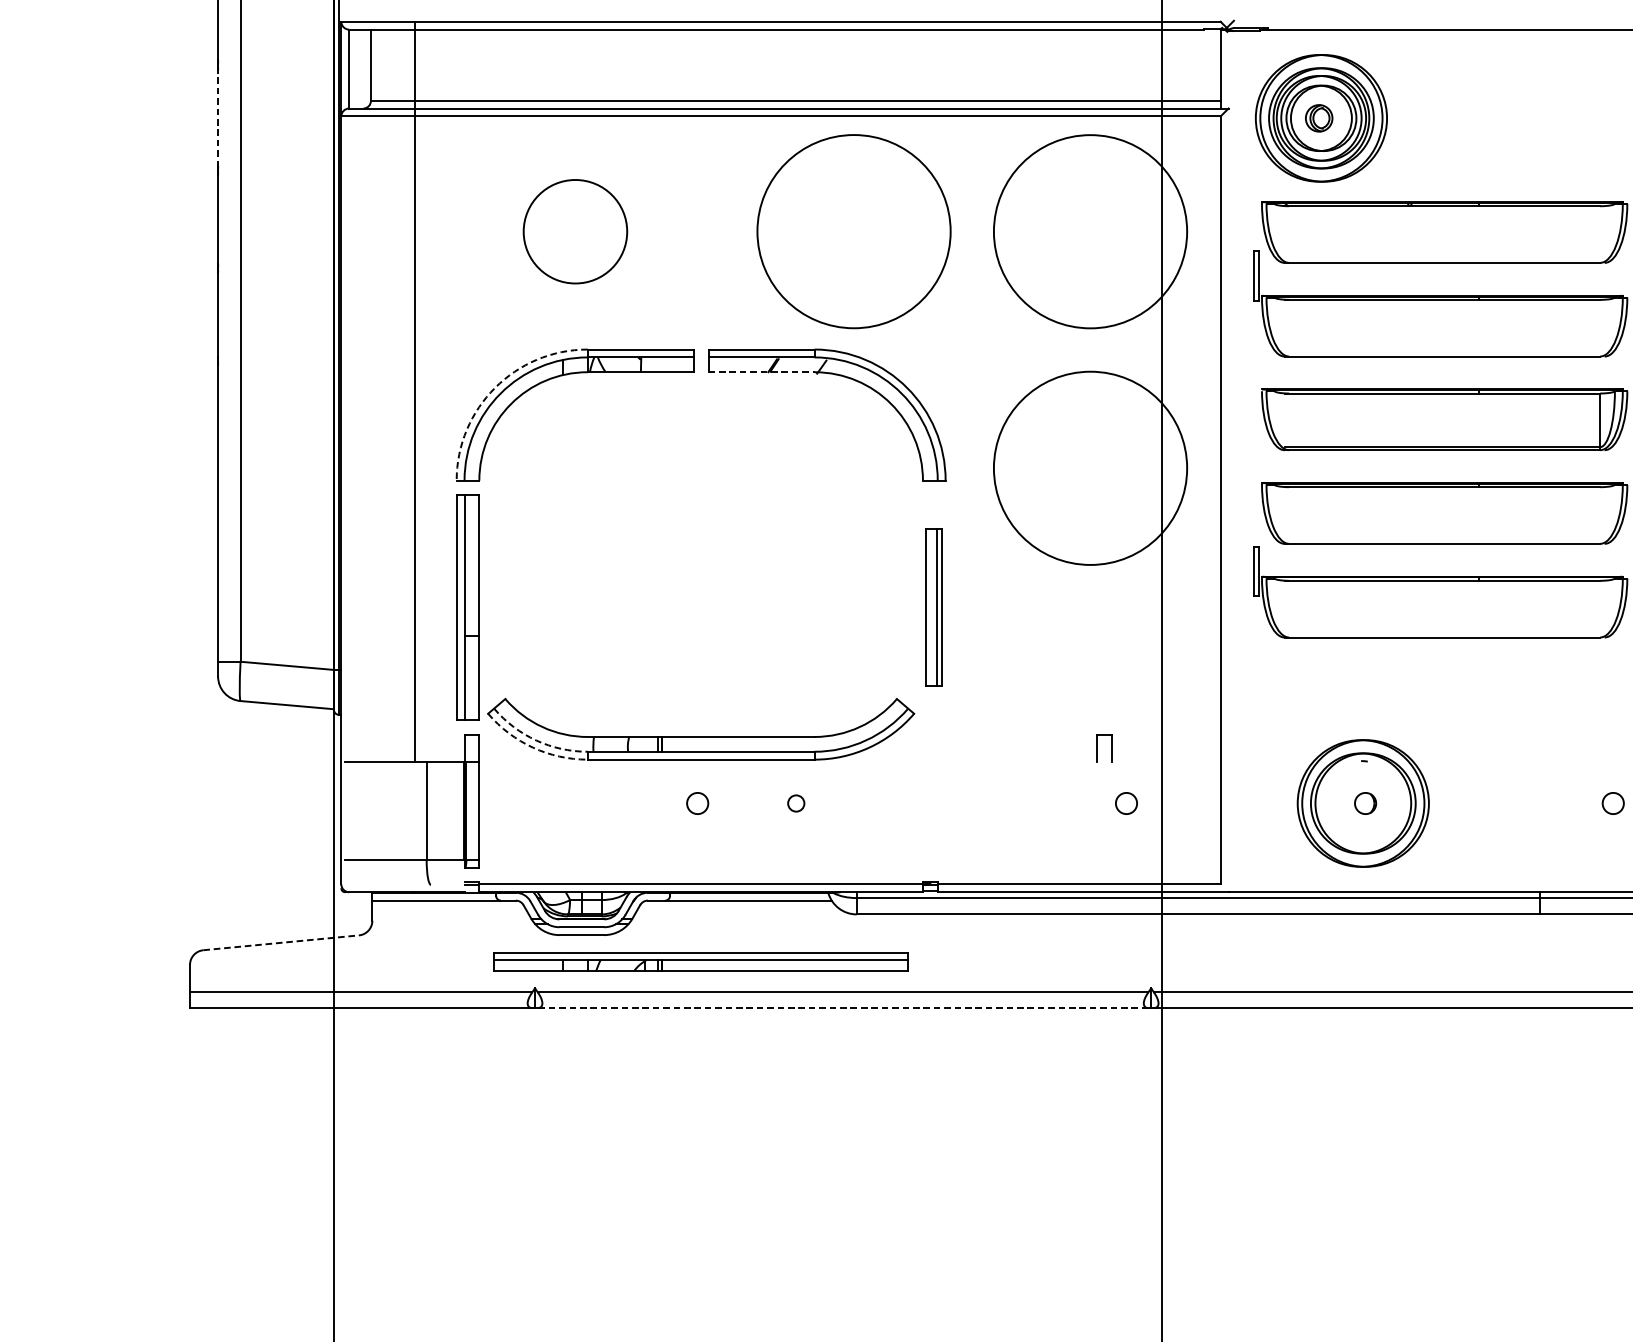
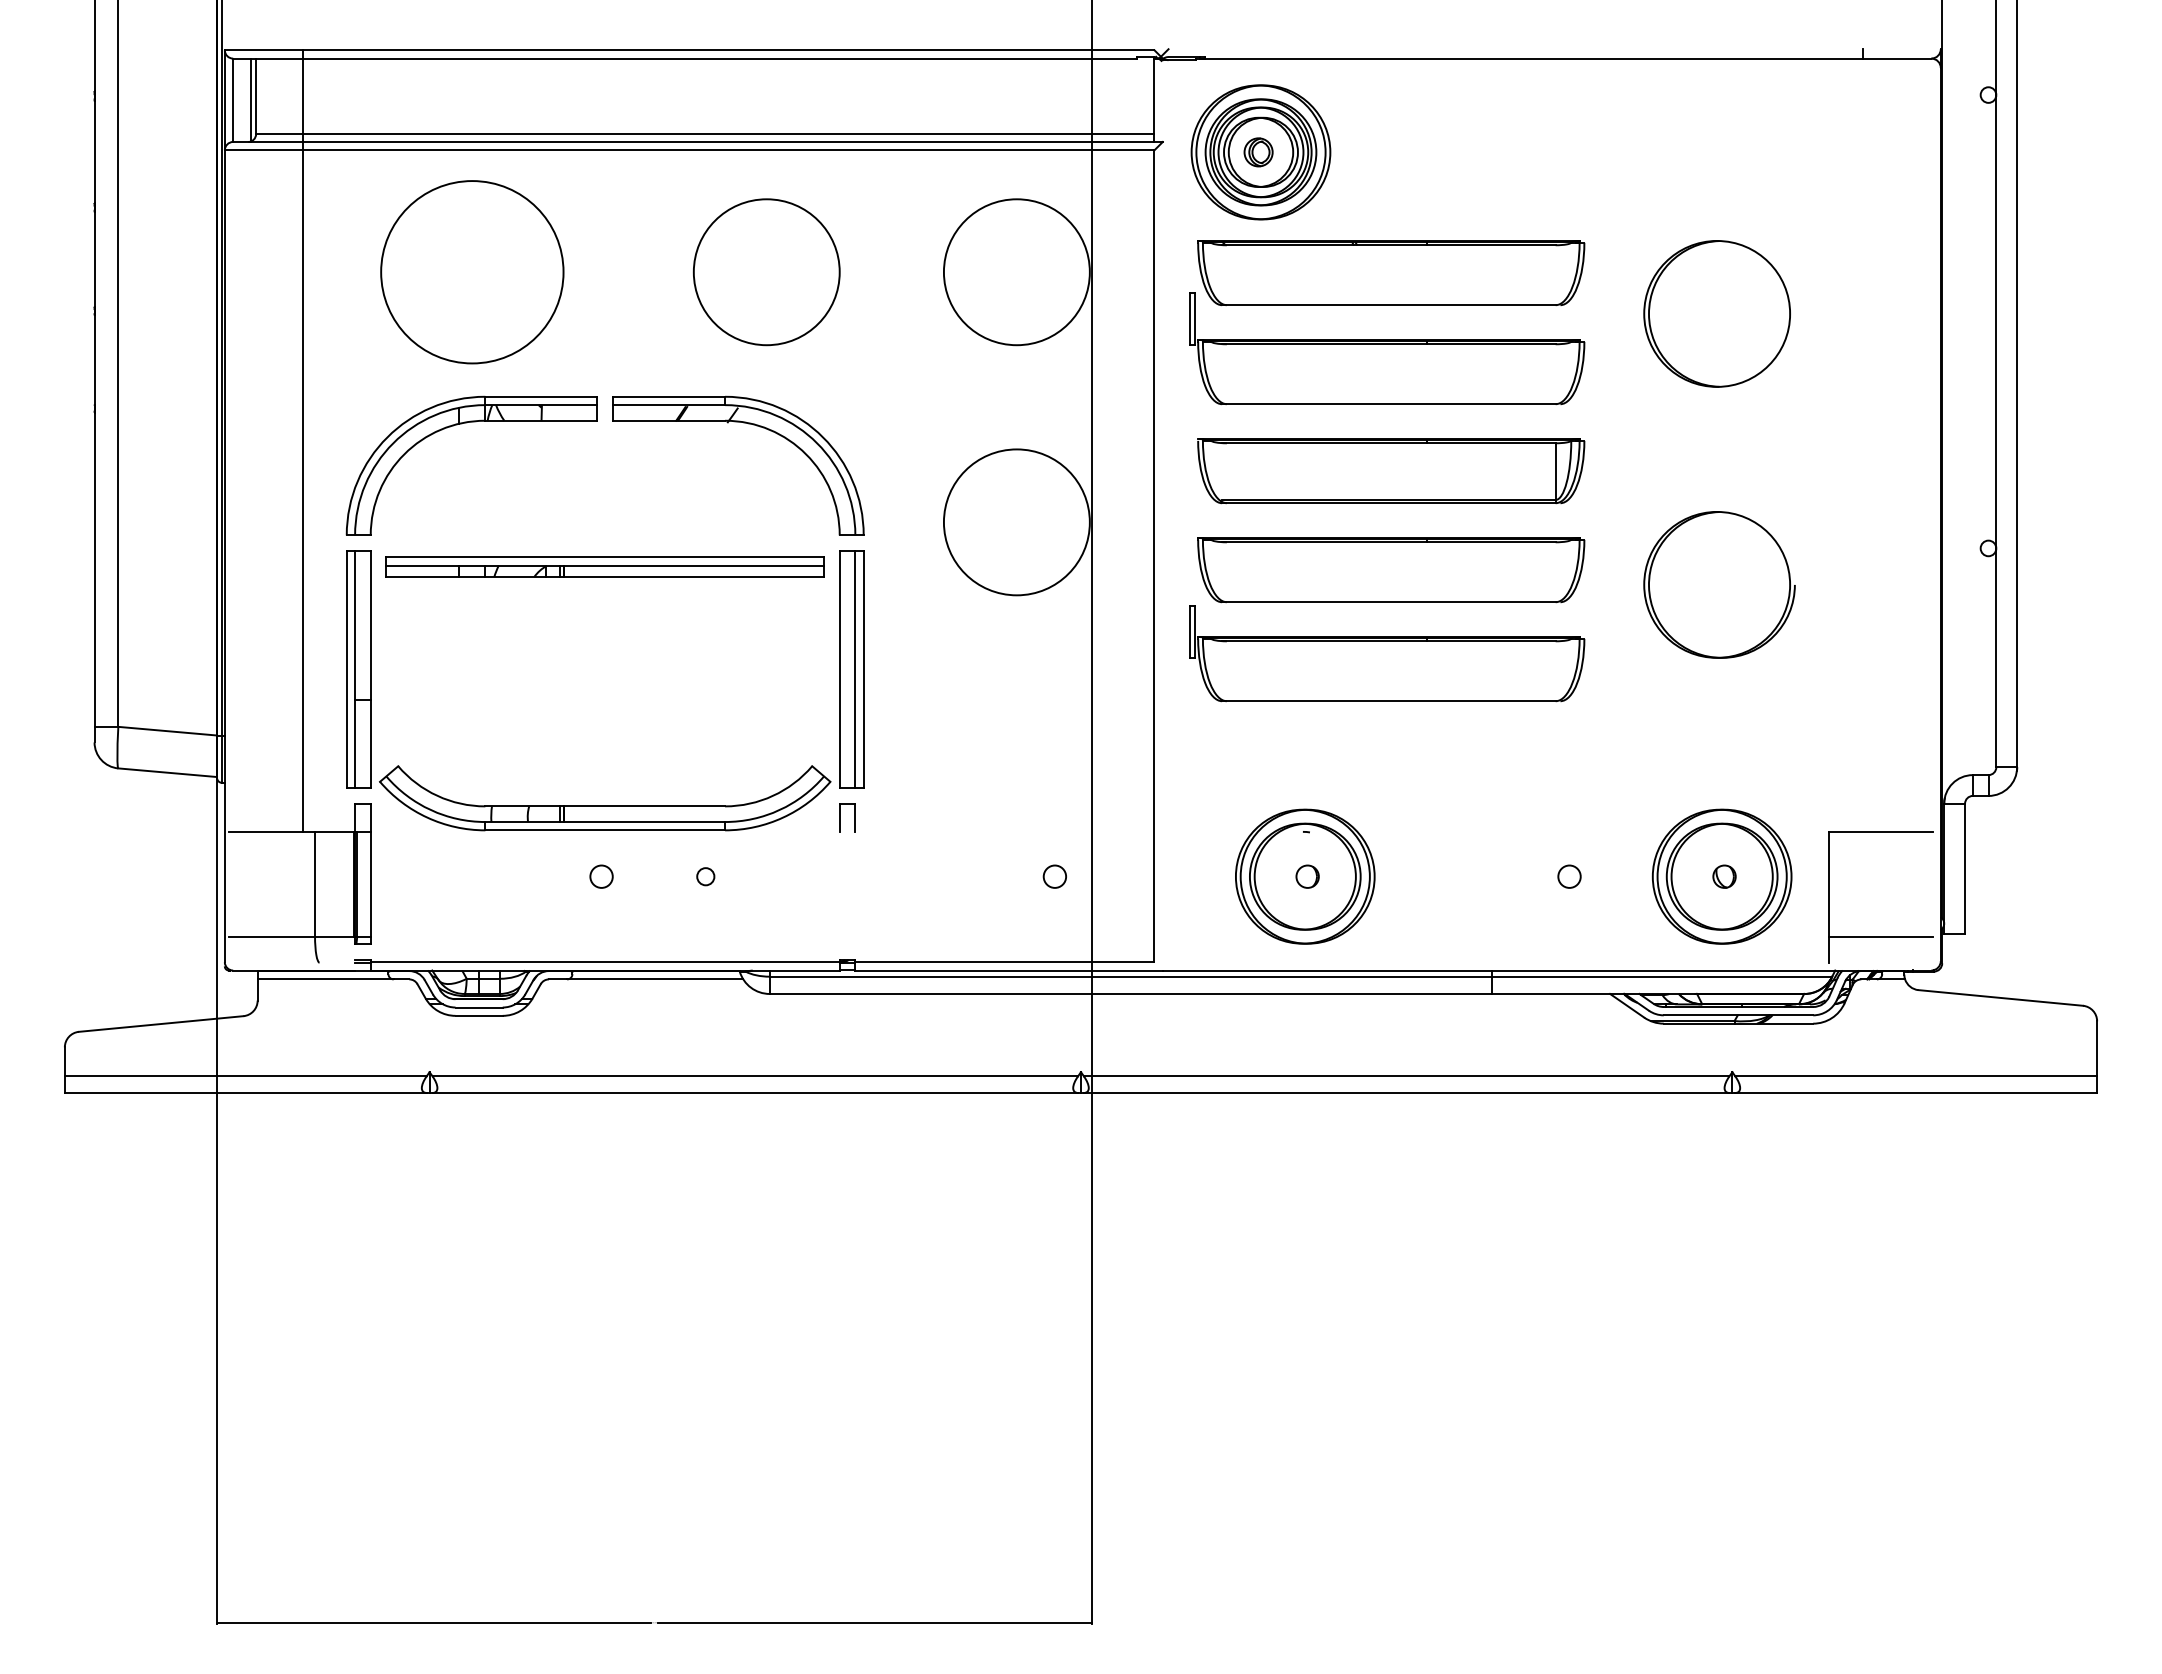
line: (365, 68) -> (250, 99), added
line: (218, 118) -> (94, 152), dashed -> solid
circle: (575, 231) -> (472, 272), size x1.67
circle: (853, 231) -> (766, 272), size x0.71
circle: (1090, 231) -> (1016, 272), size x0.71
line: (761, 371) -> (669, 420), dashed -> solid
arc: (495, 388) -> (387, 437), dashed -> solid
circle: (1090, 468) -> (1016, 522), size x0.71
part: (934, 607) -> (851, 669), size x1.43
arc: (535, 740) -> (430, 810), dashed -> solid
arc: (533, 747) -> (427, 817), dashed -> solid
part: (1097, 747) -> (840, 817), moved
line: (281, 943) -> (161, 1024), dashed -> solid
part: (700, 961) -> (604, 566), moved
line: (843, 1007) -> (755, 1092), dashed -> solid

